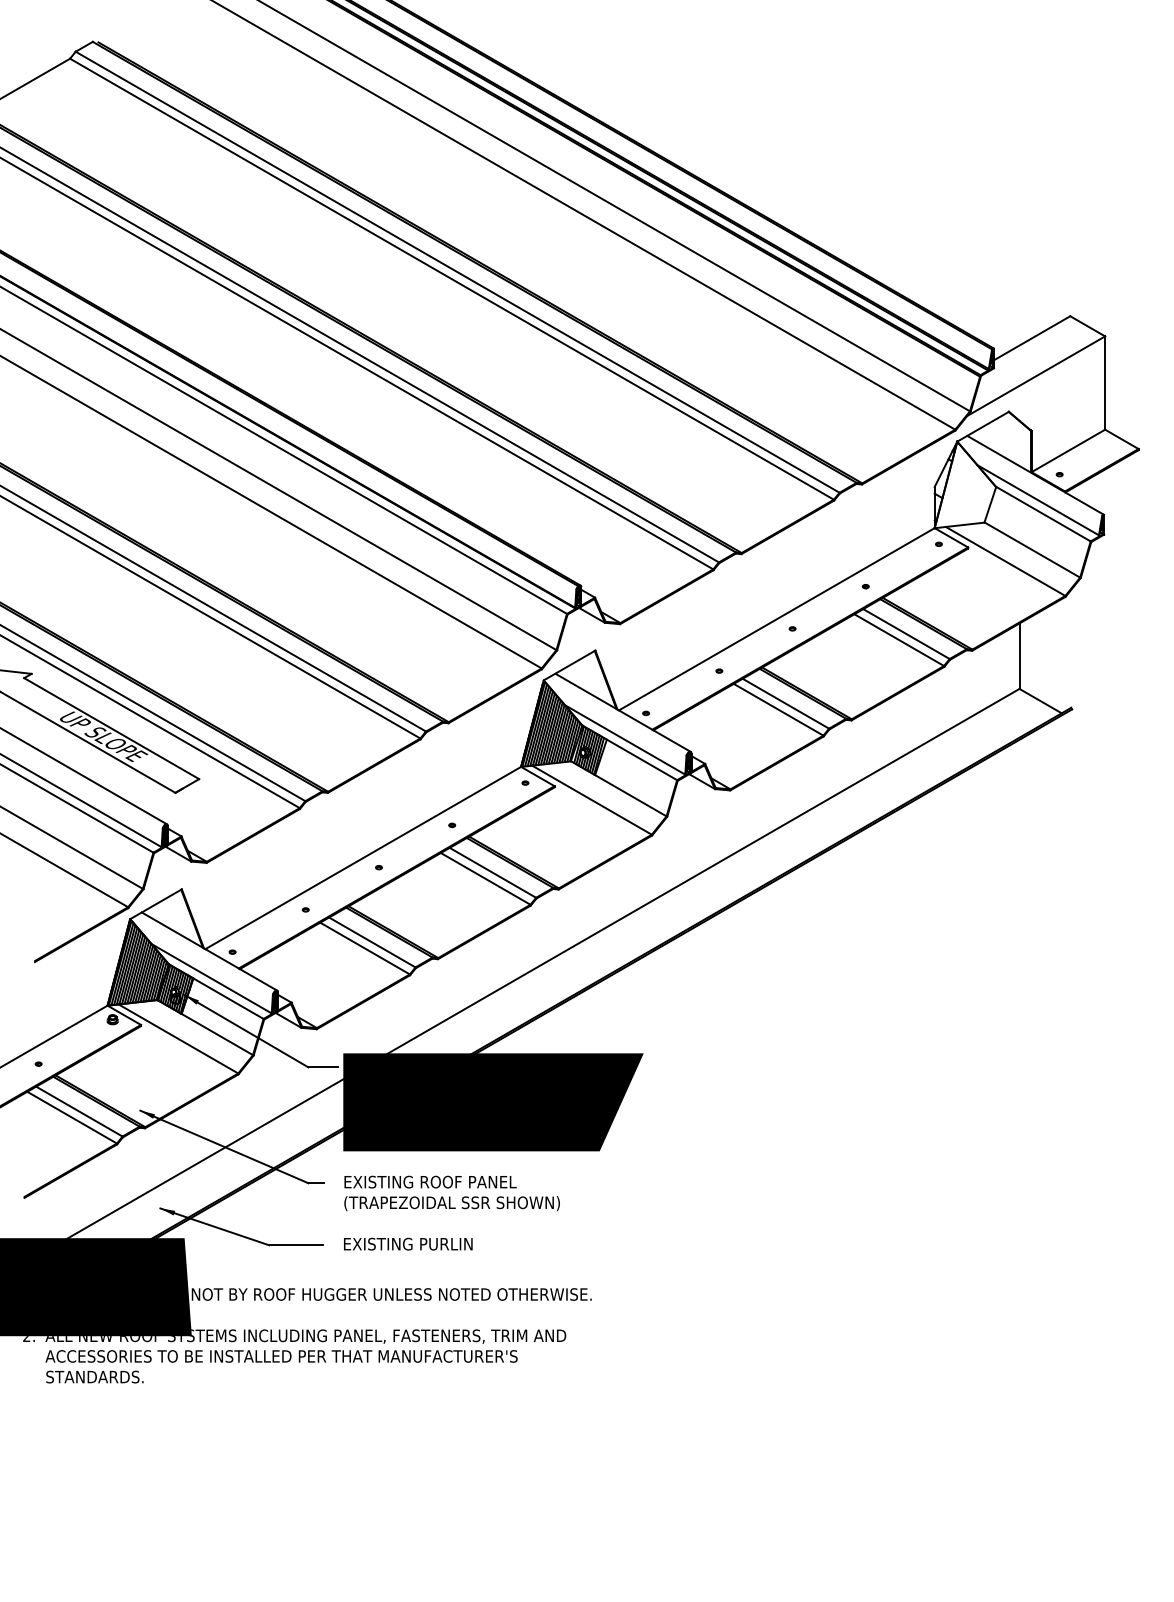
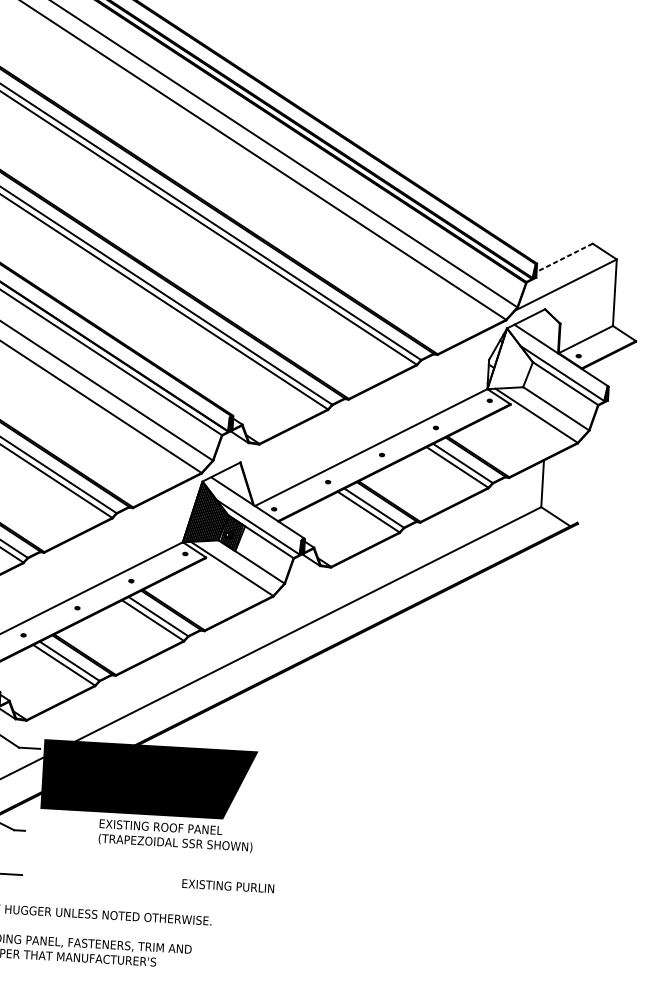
line: (1031, 338) -> (564, 257), solid -> dashed
text: (451, 1193) -> (175, 836), moved
text: (408, 1243) -> (228, 885), moved

